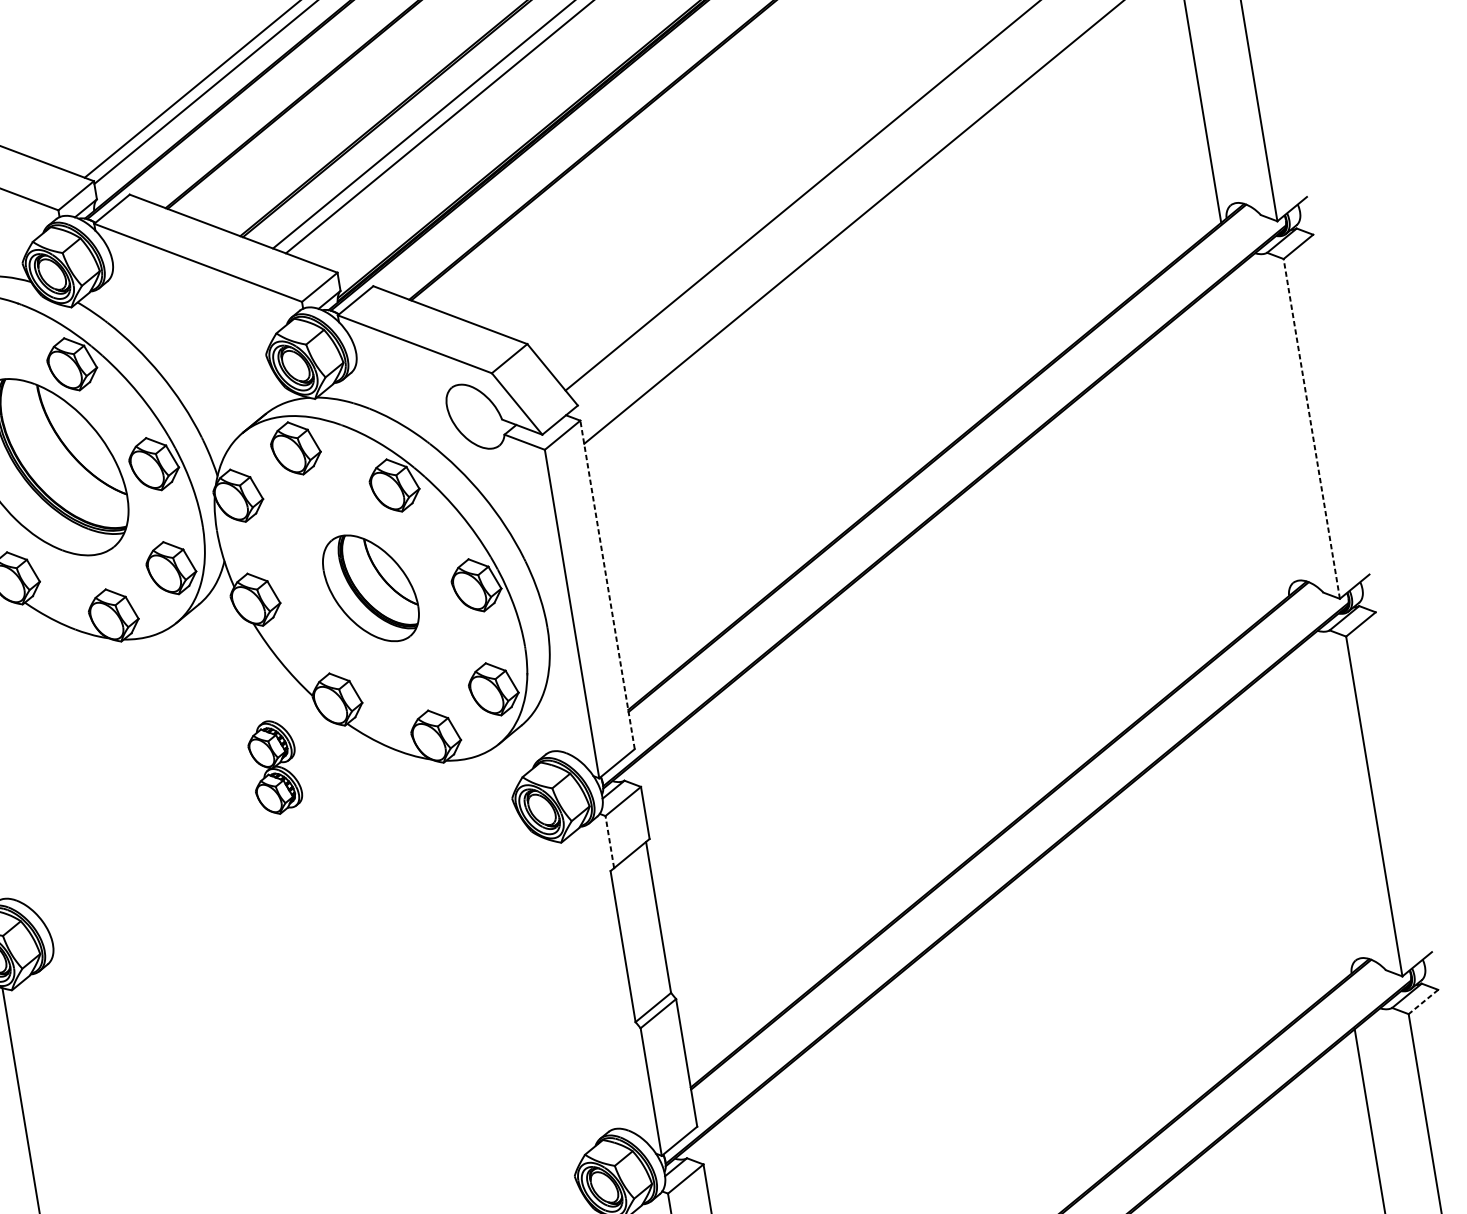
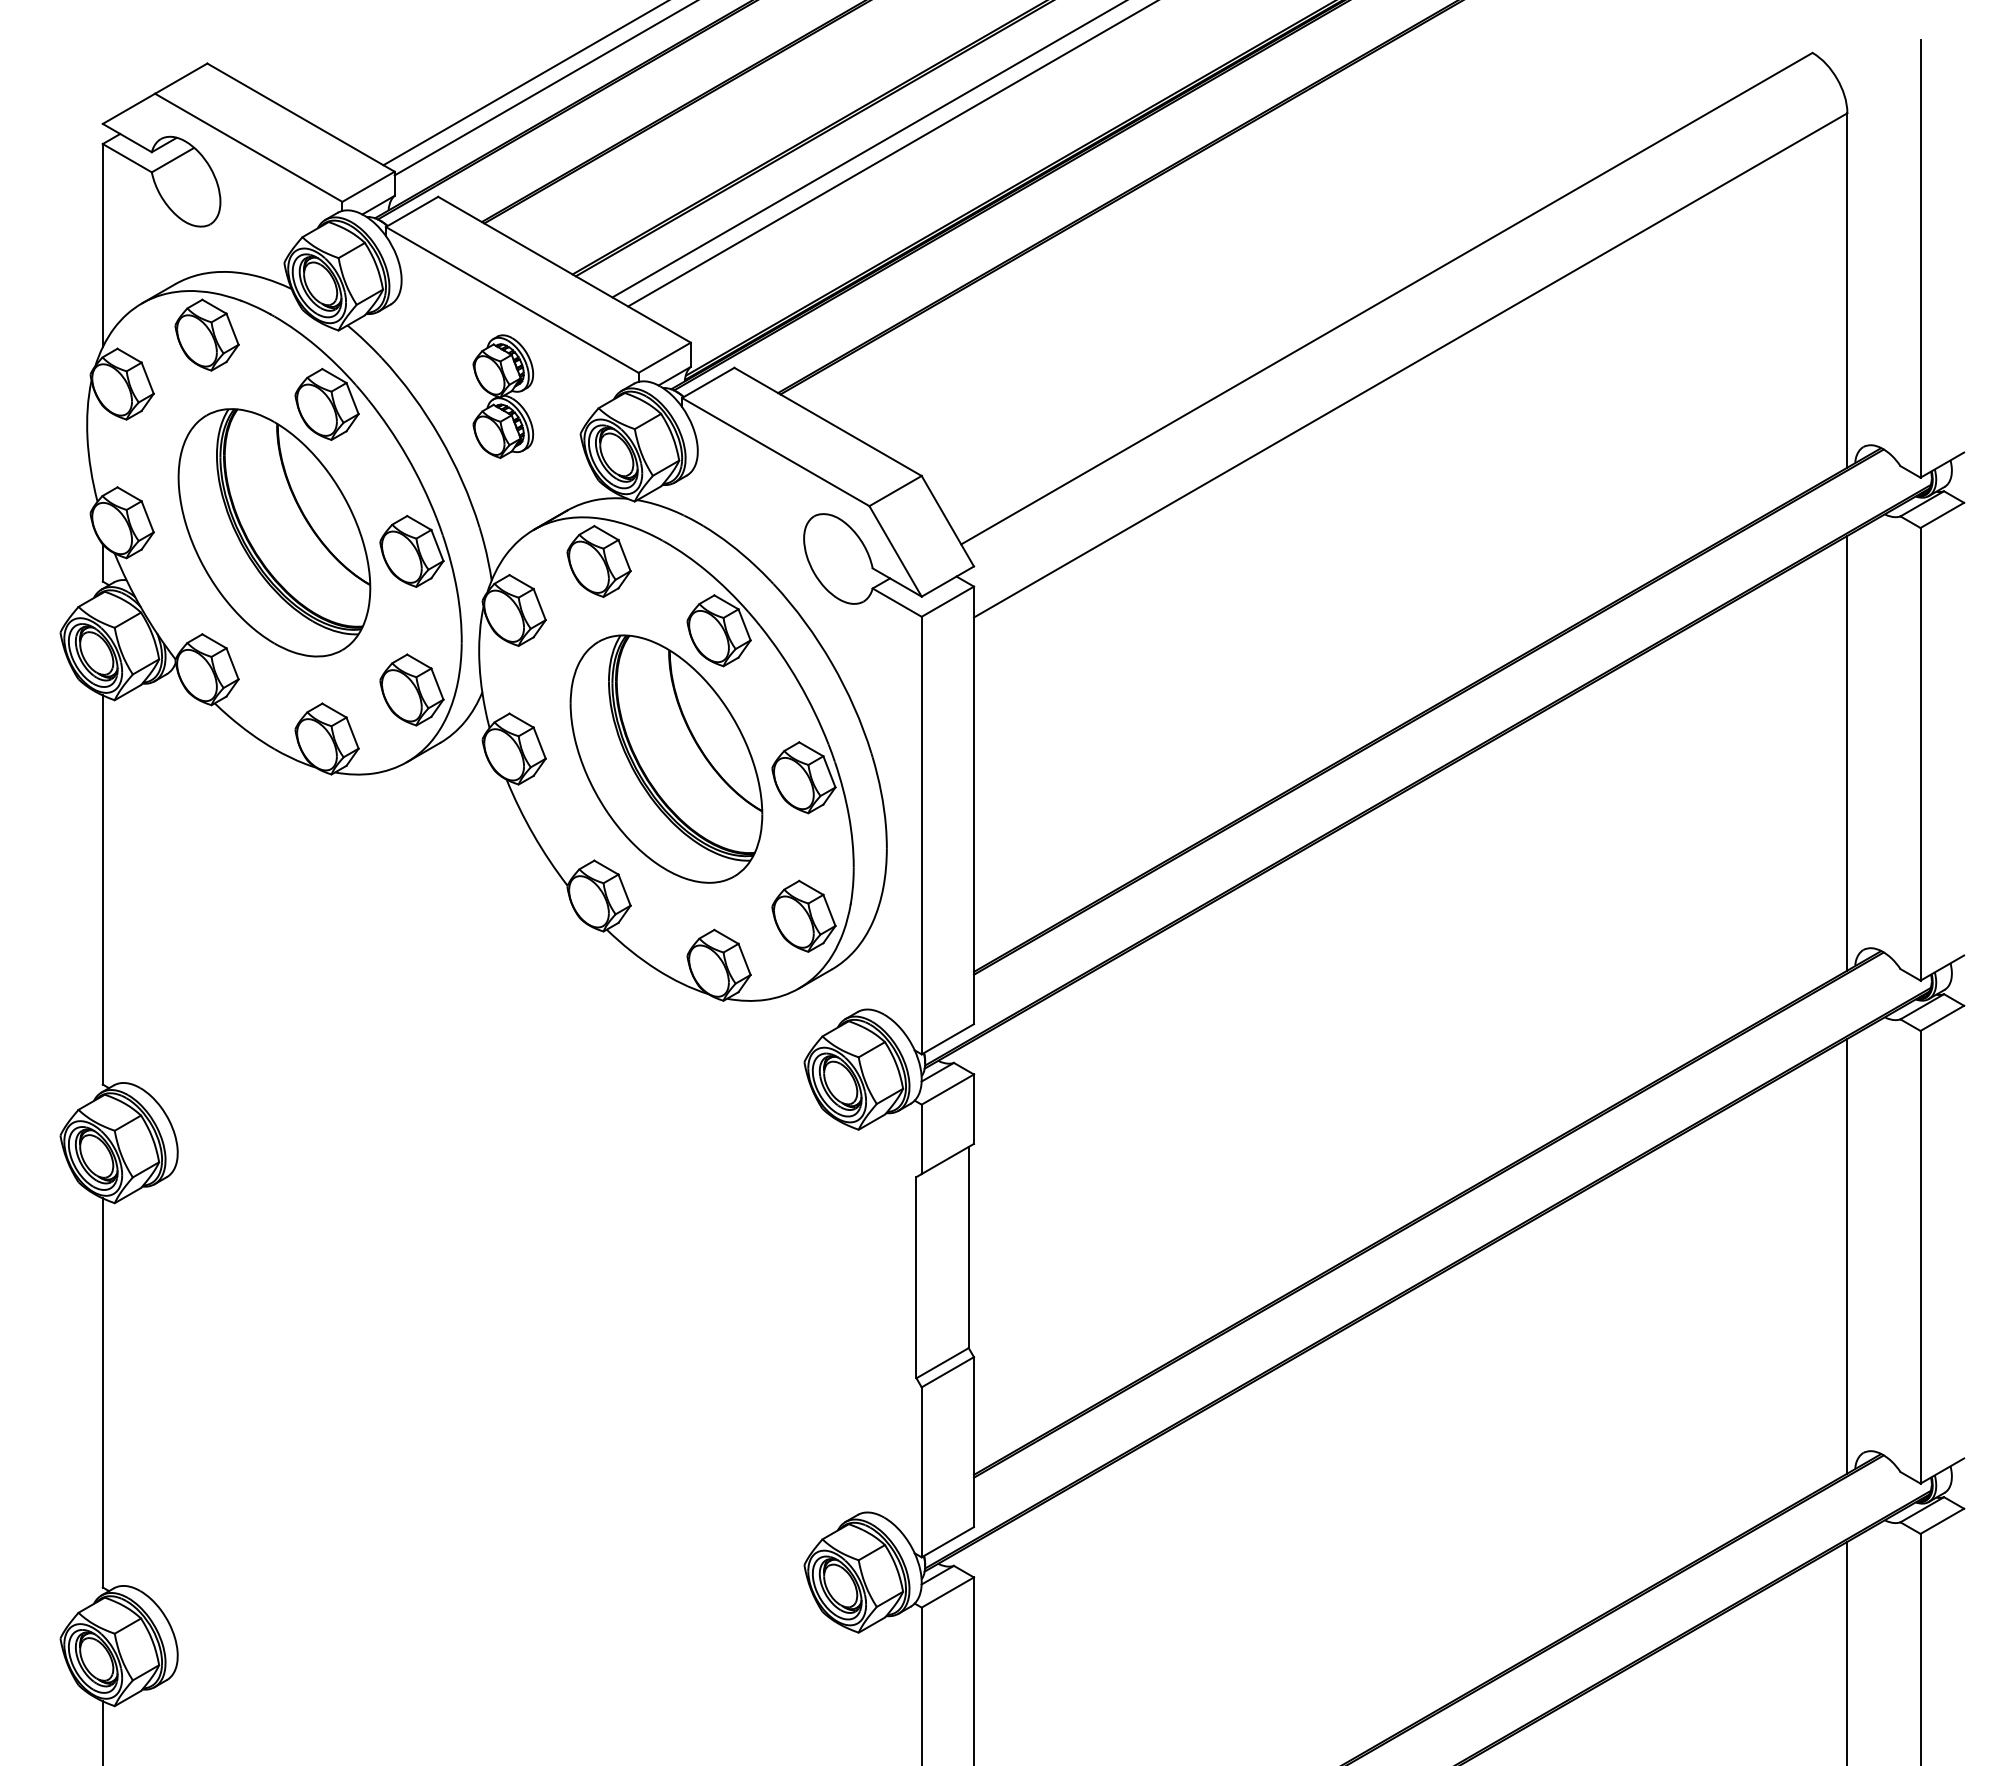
line: (1311, 428) -> (1920, 753), dashed -> solid
line: (1256, 436) -> (1847, 752), added
line: (607, 585) -> (973, 805), dashed -> solid
part: (370, 587) -> (666, 758), size x1.67
part: (274, 767) -> (503, 396), moved
line: (1319, 814) -> (1847, 1255), added
line: (609, 842) -> (921, 1139), dashed -> solid
line: (1422, 1002) -> (1941, 1521), dashed -> solid

